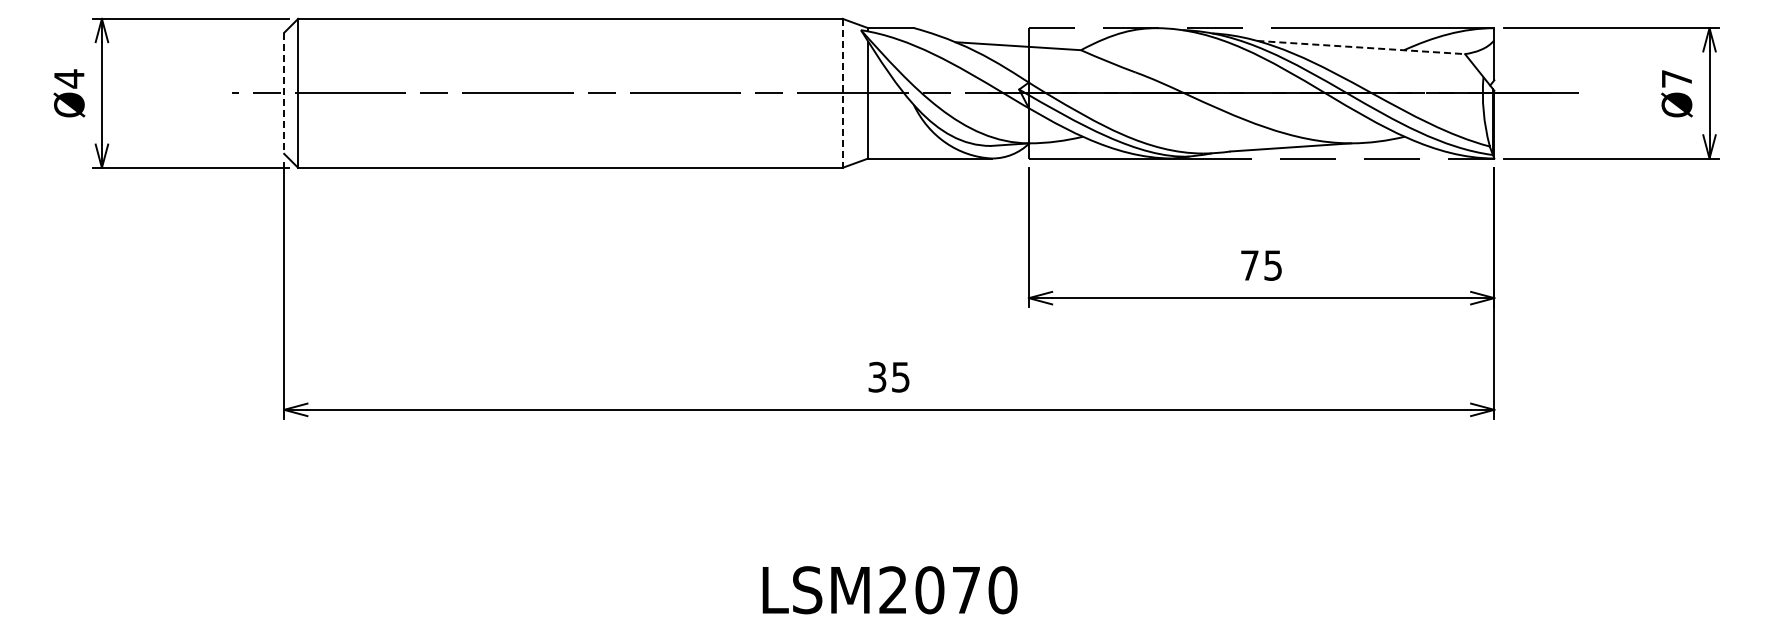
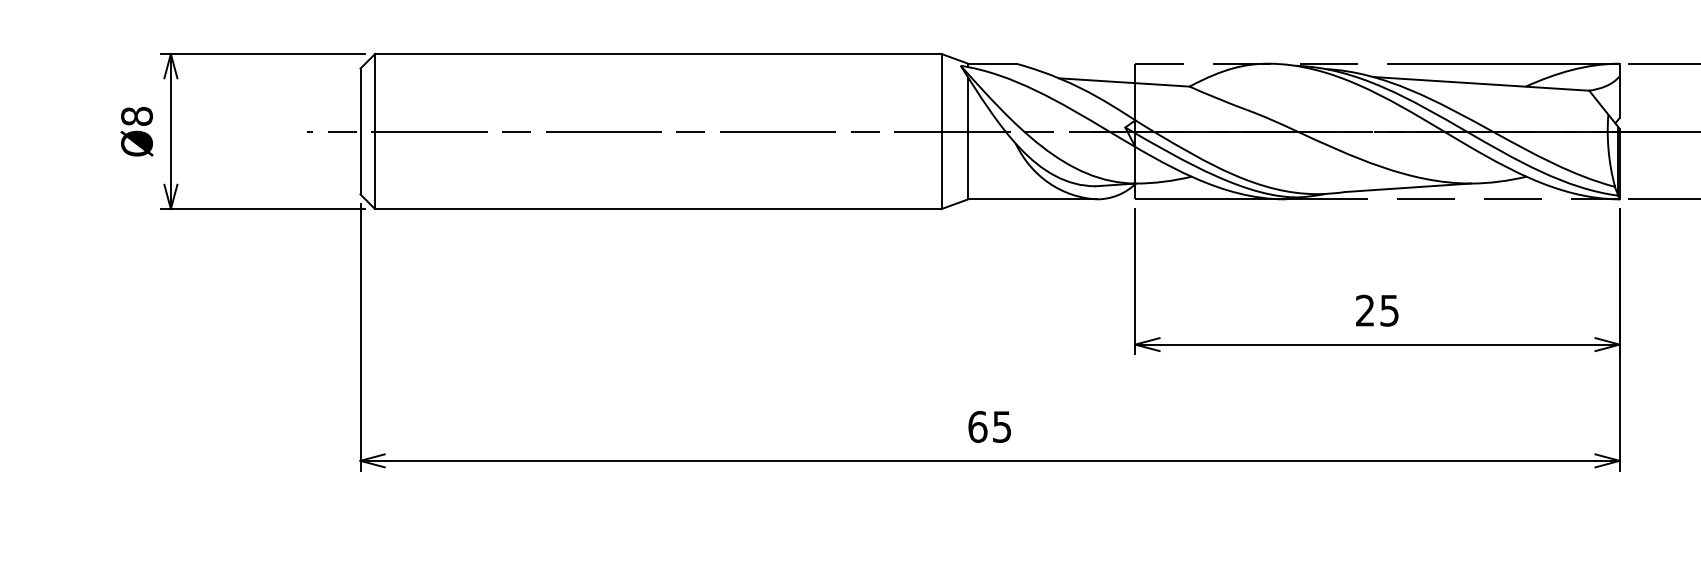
line: (1361, 47) -> (1481, 83), dashed -> solid
text: (69, 78) -> (137, 116), Ø4 -> Ø8
line: (284, 93) -> (360, 131), dashed -> solid
line: (842, 93) -> (941, 131), dashed -> solid
text: (1249, 265) -> (1364, 310), 75 -> 25
text: (877, 376) -> (977, 426), 35 -> 65

